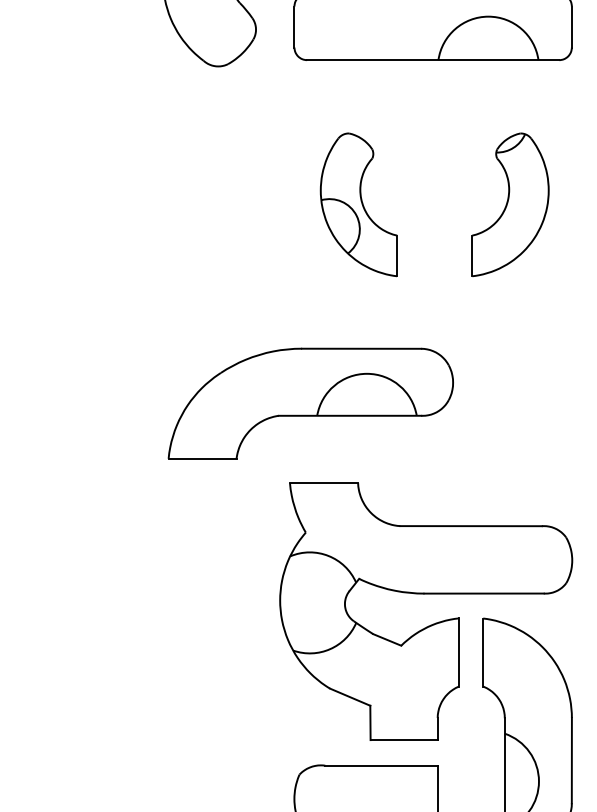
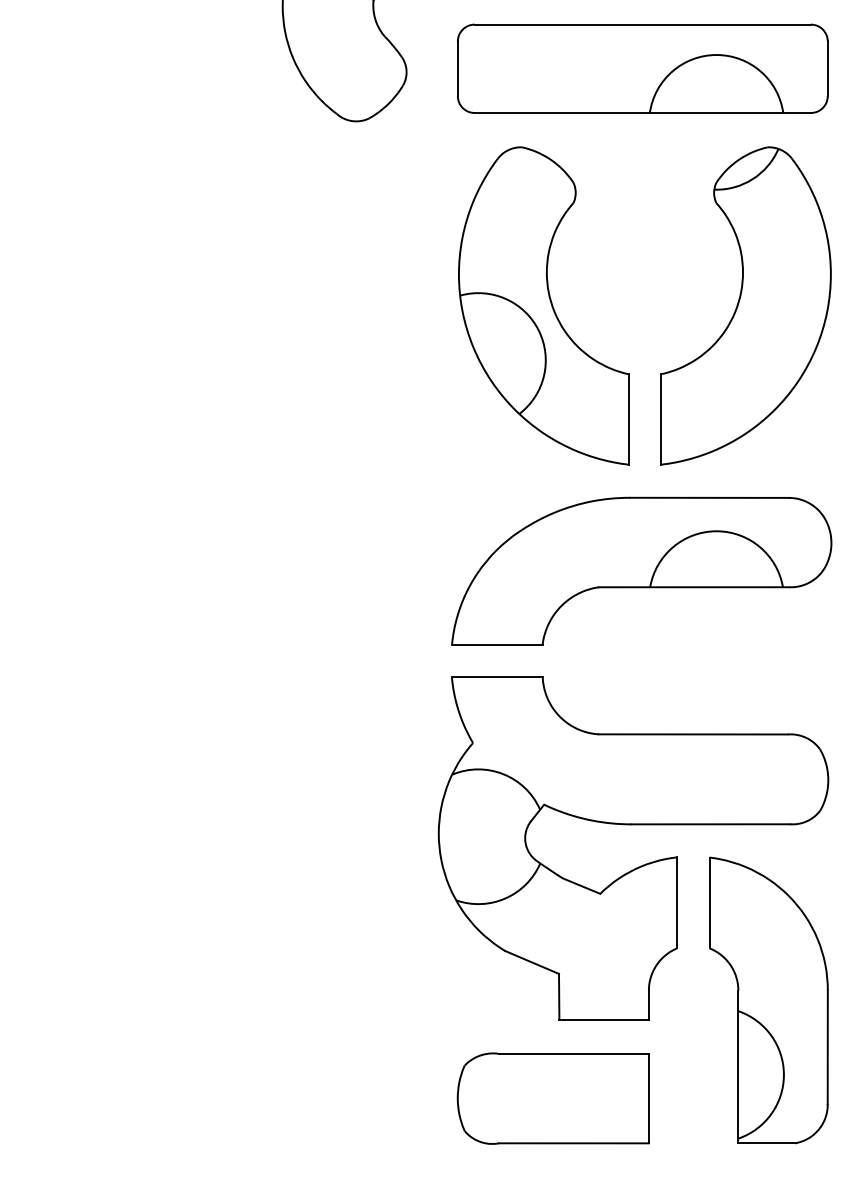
part: (358, 204) -> (543, 305), size x1.67
part: (510, 204) -> (745, 305), size x1.67
part: (310, 403) -> (641, 570), moved

